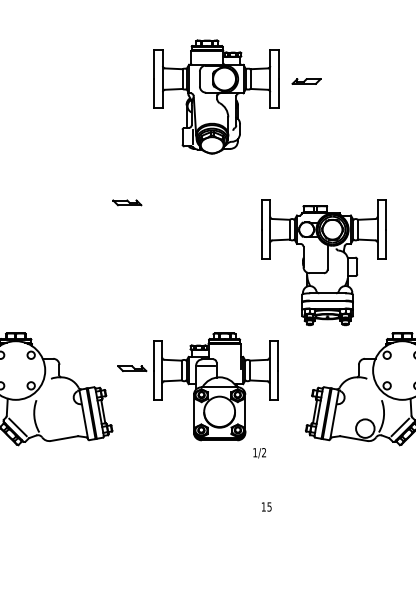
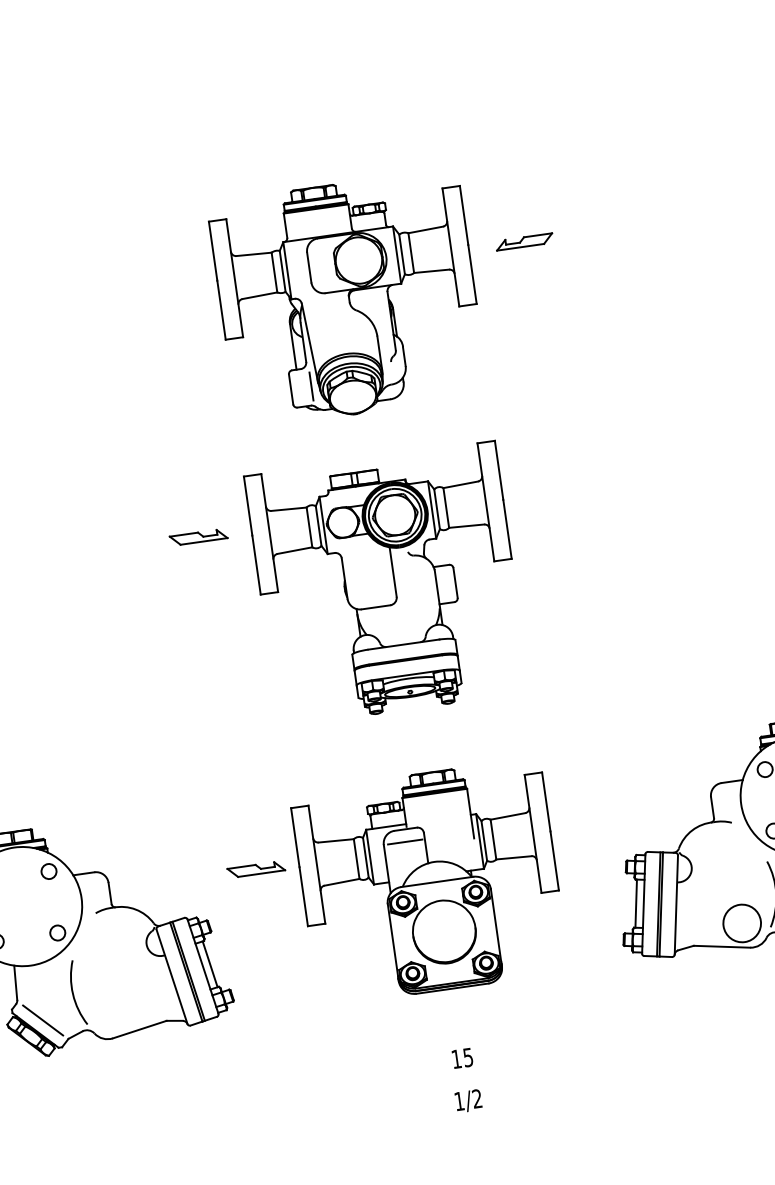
part: (323, 262) -> (386, 583), moved
text: (259, 453) -> (468, 1101), moved
text: (266, 506) -> (461, 1057), moved

